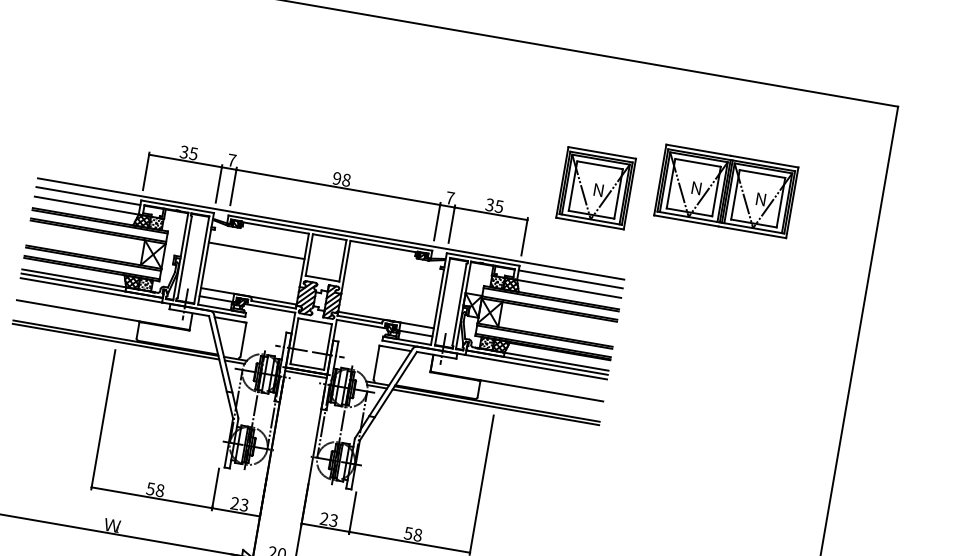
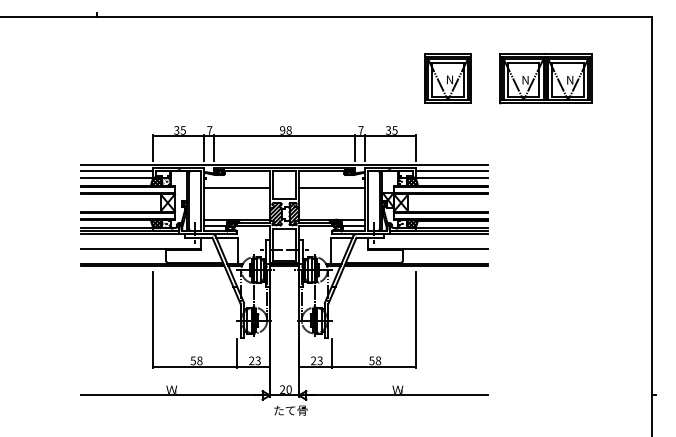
part: (595, 187) -> (447, 78), moved
part: (725, 190) -> (545, 78), moved
line: (393, 274) -> (331, 188), added

